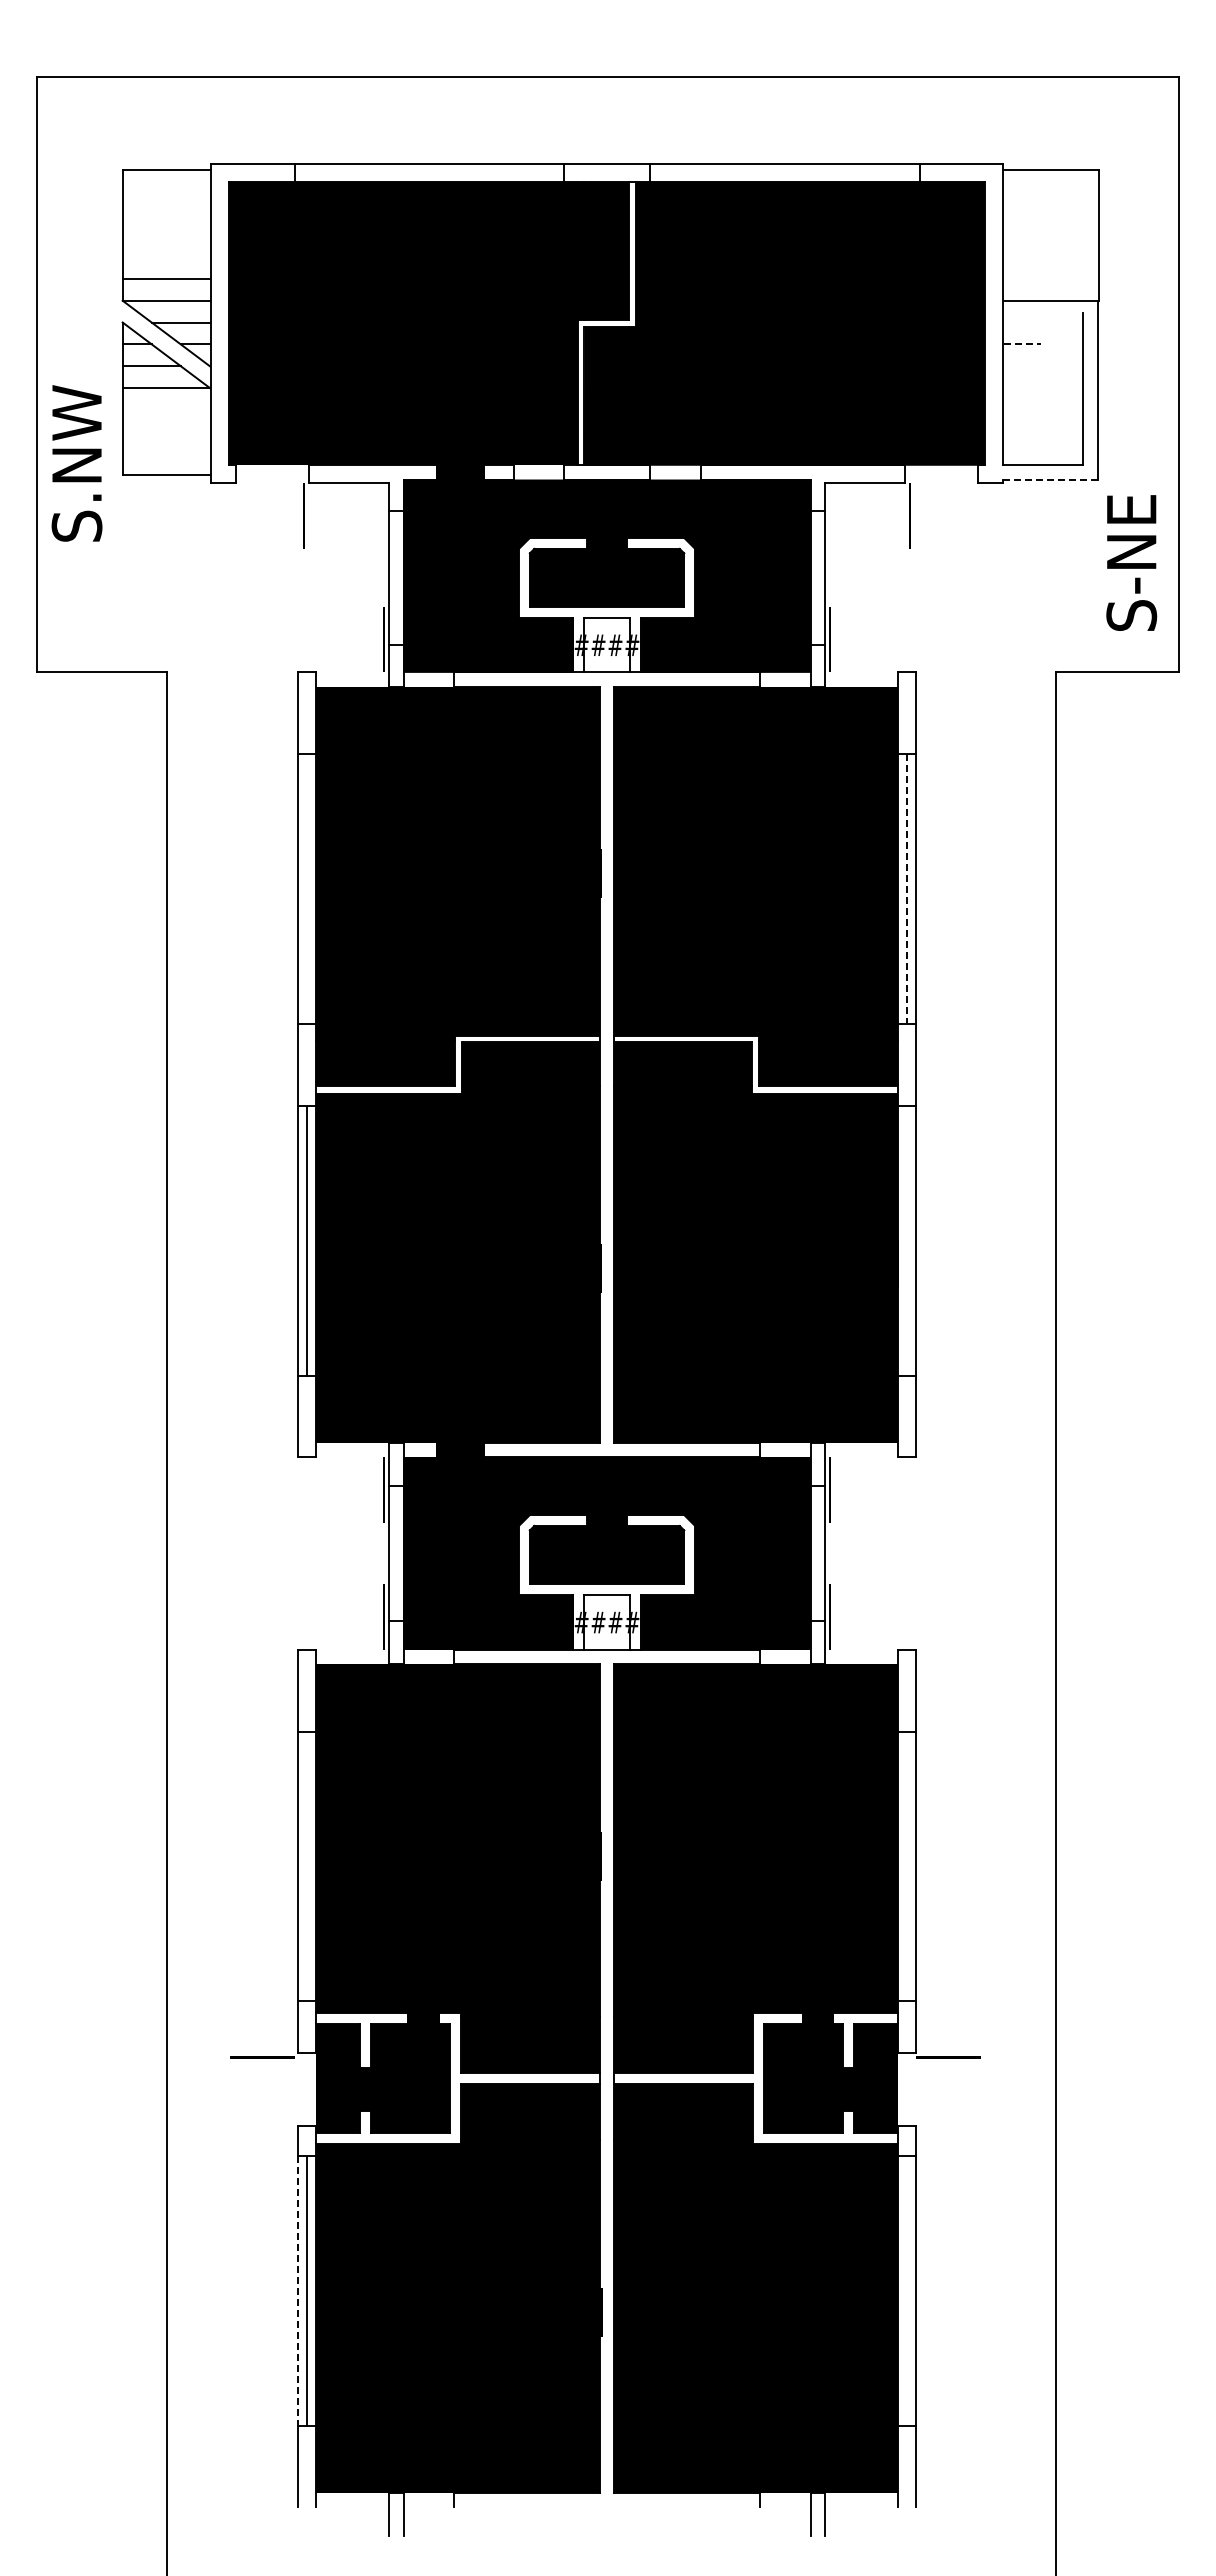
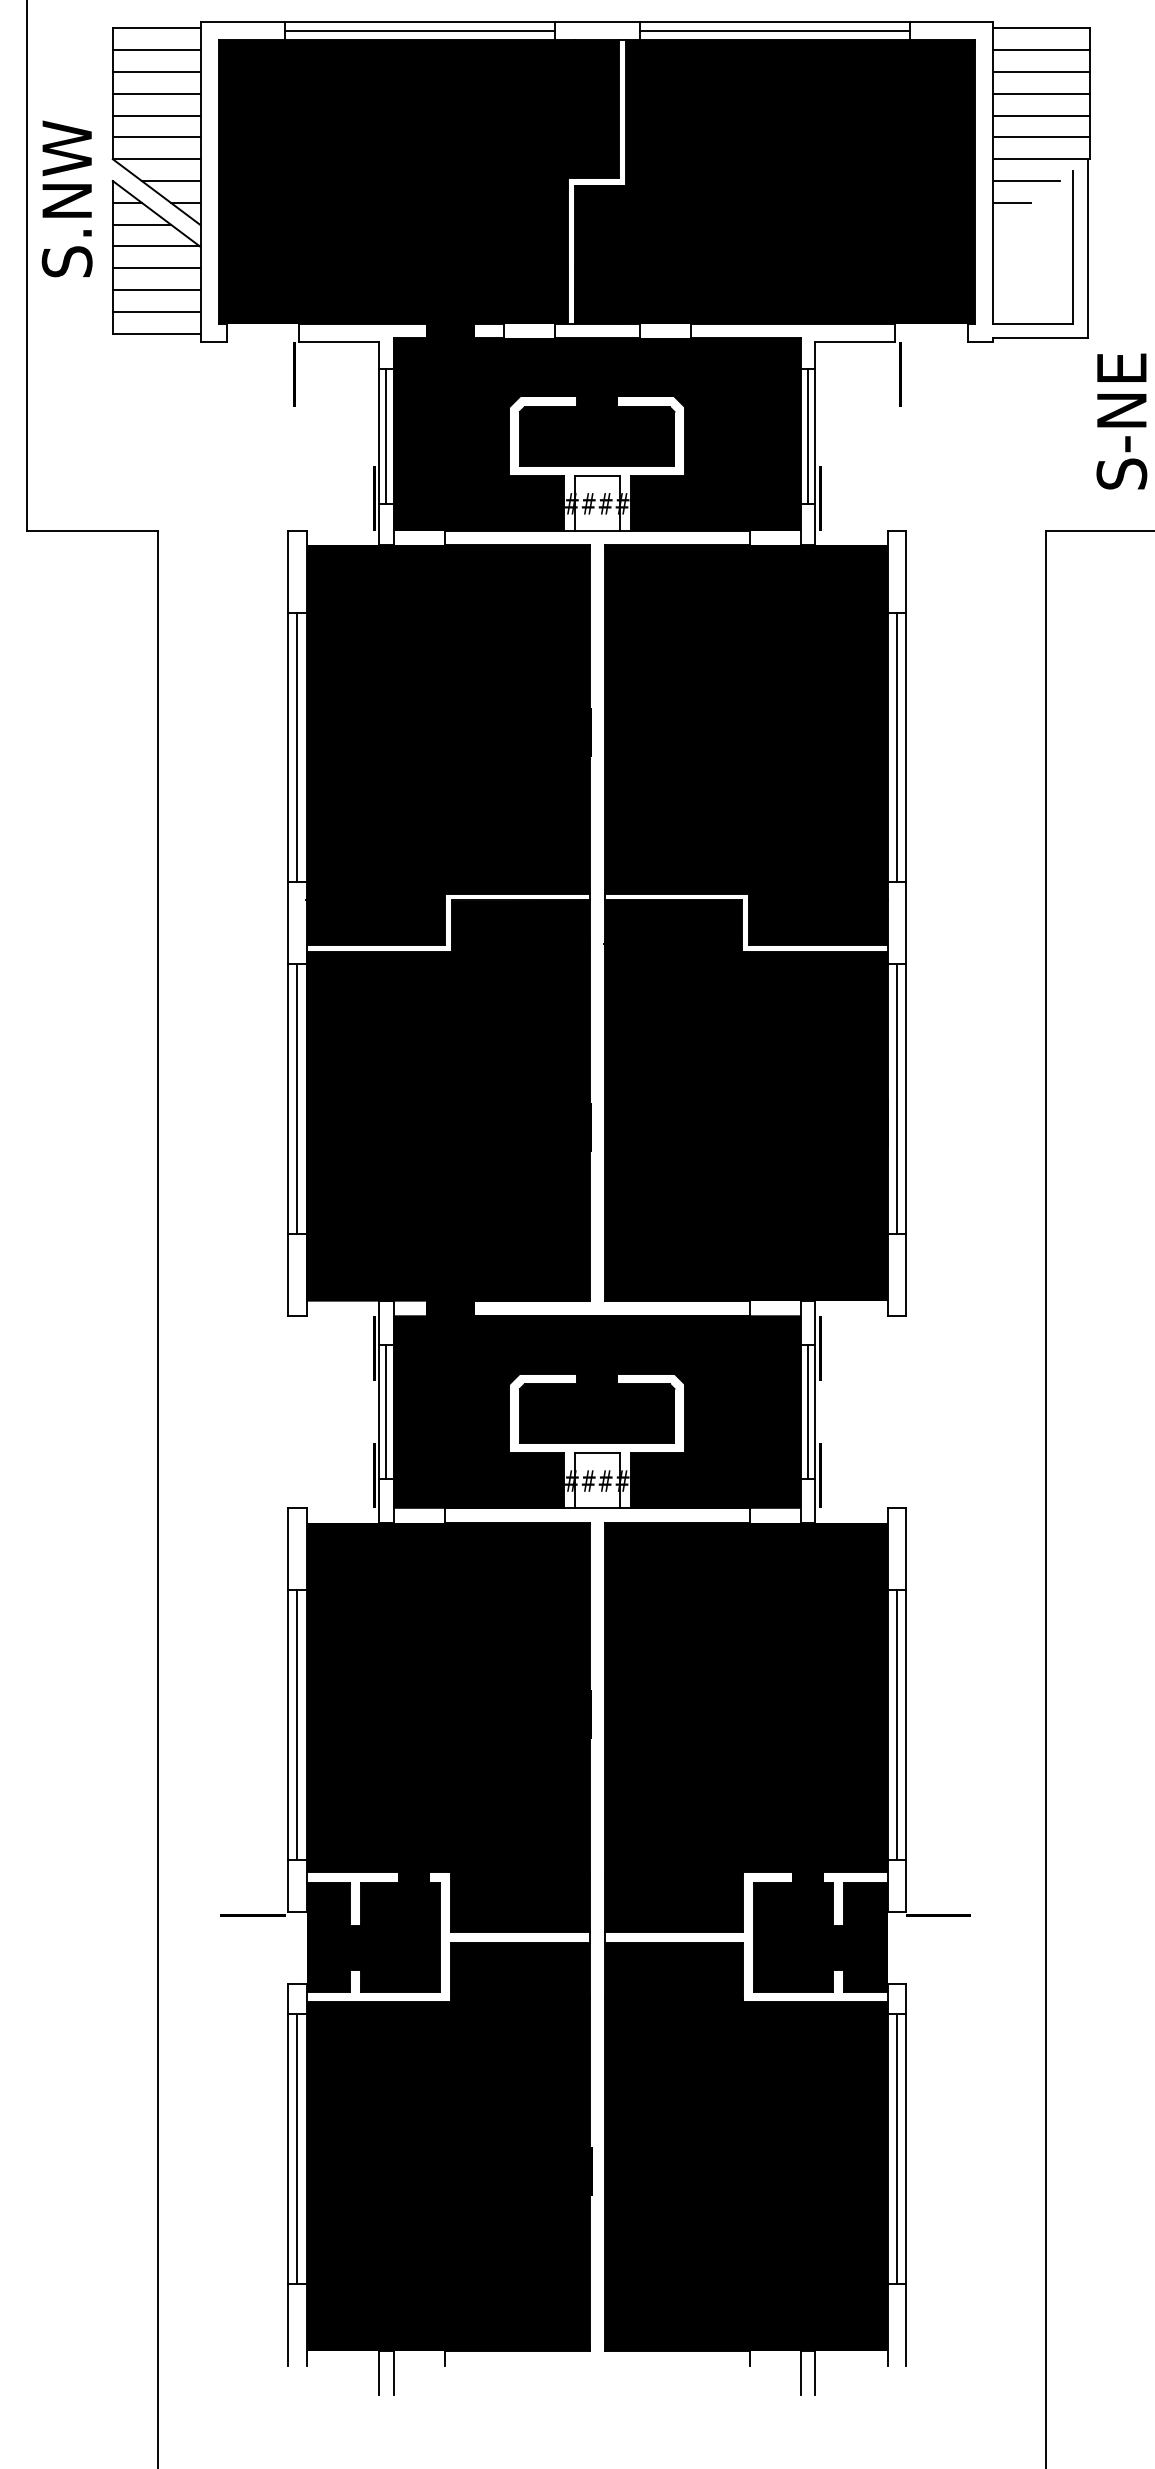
line: (429, 172) -> (419, 30), added
line: (784, 172) -> (774, 30), added
line: (165, 191) -> (155, 49), added
line: (1051, 191) -> (1041, 49), added
line: (165, 213) -> (155, 71), added
line: (1051, 213) -> (1041, 71), added
line: (165, 235) -> (155, 93), added
line: (1051, 235) -> (1041, 93), added
line: (165, 257) -> (155, 115), added
line: (1051, 257) -> (1041, 115), added
line: (1051, 278) -> (1041, 136), added
line: (1036, 322) -> (1026, 180), added
line: (1022, 344) -> (1012, 202), dashed -> solid
line: (165, 409) -> (155, 267), added
line: (165, 431) -> (155, 289), added
line: (165, 453) -> (155, 311), added
text: (76, 463) -> (66, 198), moved
line: (1050, 479) -> (1040, 337), dashed -> solid
line: (396, 577) -> (386, 435), added
line: (817, 577) -> (807, 435), added
line: (307, 888) -> (297, 746), added
line: (906, 889) -> (896, 747), dashed -> solid
line: (906, 1240) -> (896, 1098), added
line: (396, 1553) -> (386, 1411), added
line: (817, 1553) -> (807, 1411), added
line: (307, 1865) -> (297, 1723), added
line: (906, 1865) -> (896, 1723), added
line: (298, 2290) -> (288, 2148), dashed -> solid
line: (906, 2290) -> (896, 2148), added

